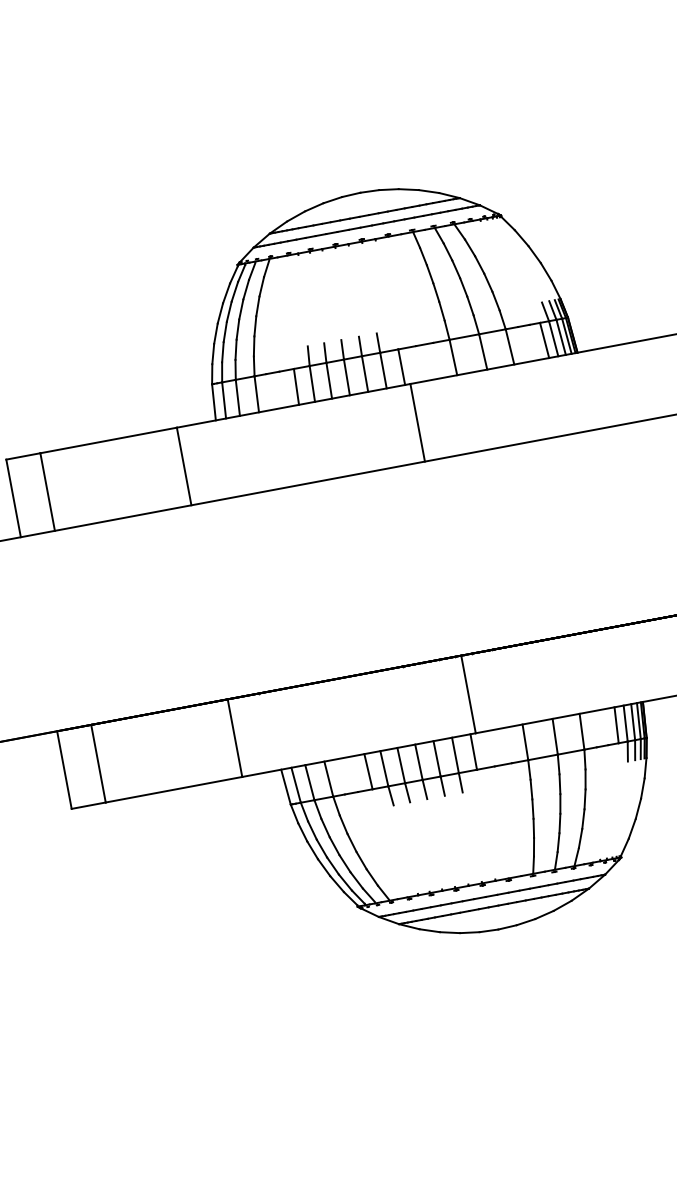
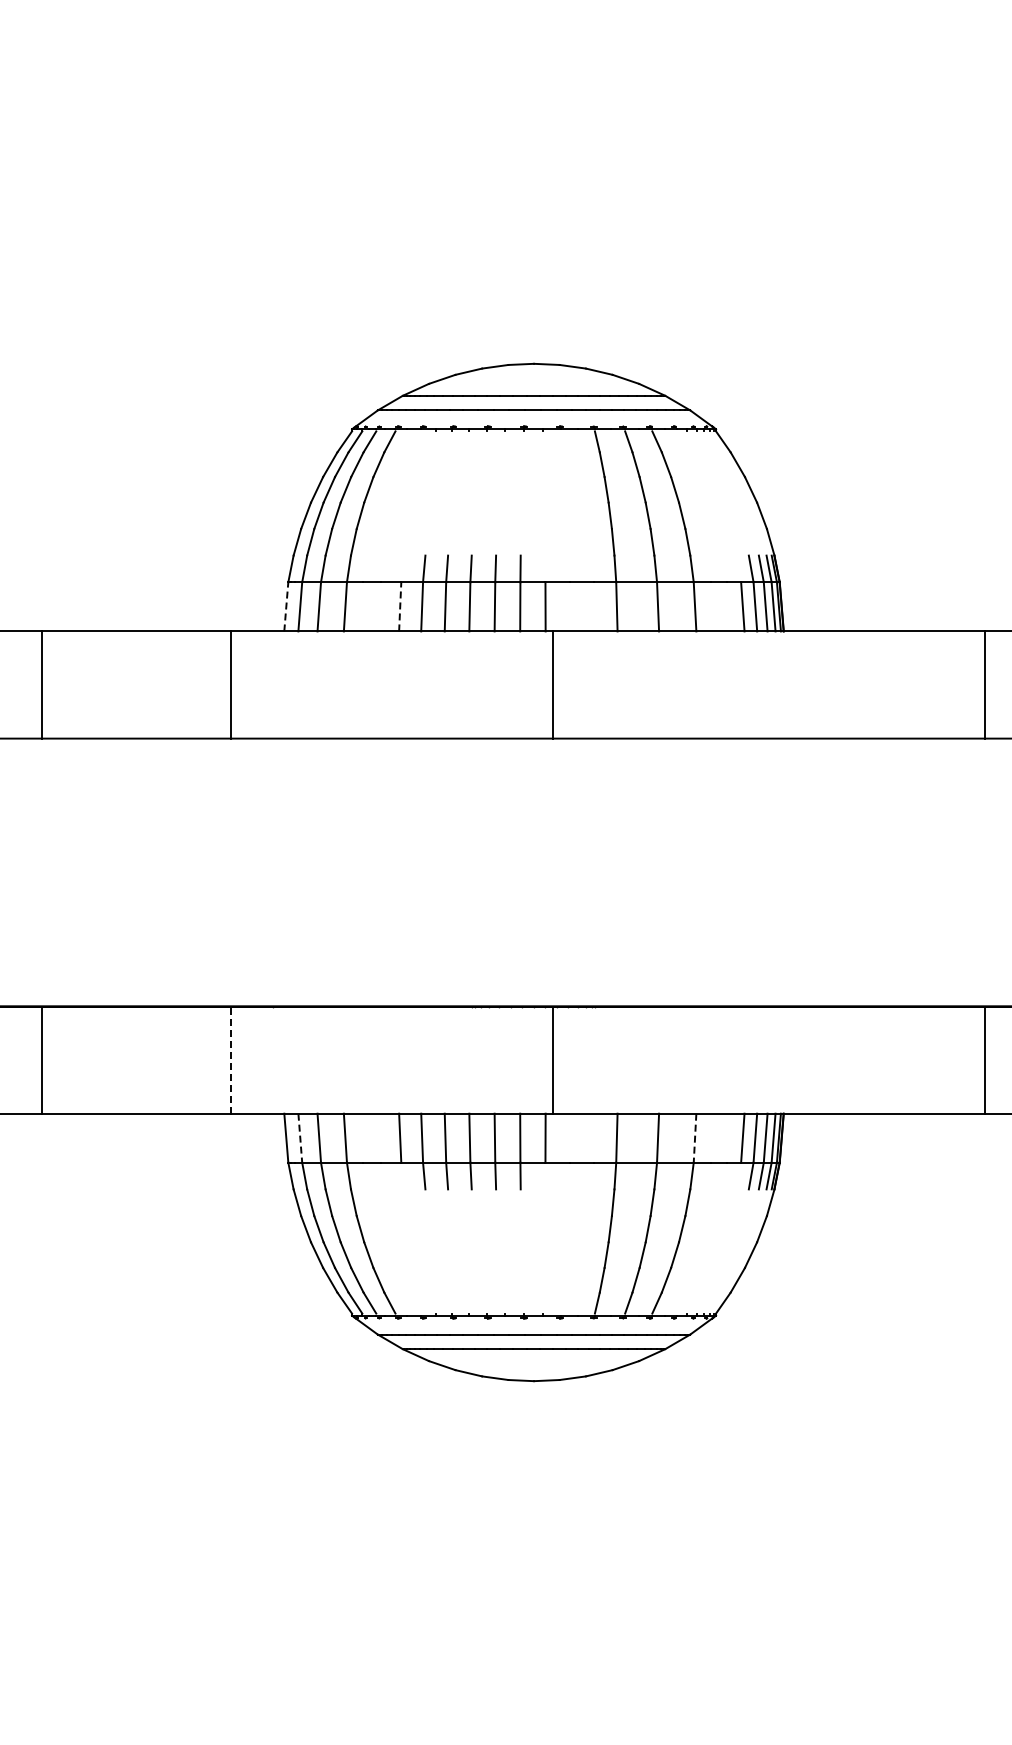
line: (296, 386) -> (400, 606), solid -> dashed
line: (214, 402) -> (286, 606), solid -> dashed
line: (582, 731) -> (695, 1138), solid -> dashed
line: (235, 738) -> (230, 1060), solid -> dashed
line: (296, 785) -> (300, 1138), solid -> dashed

